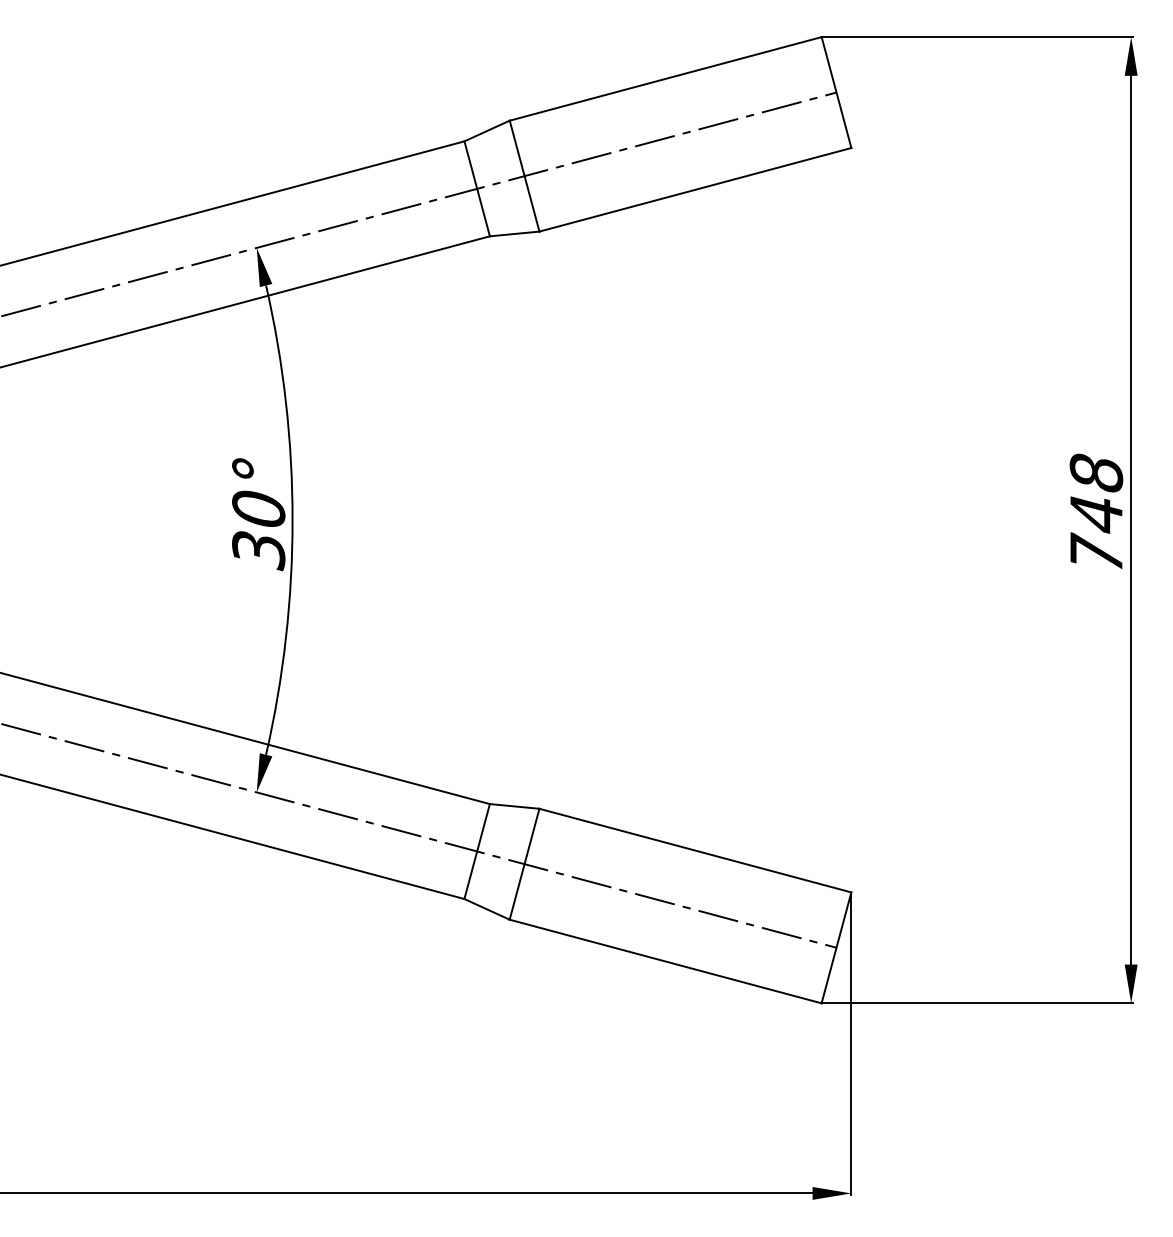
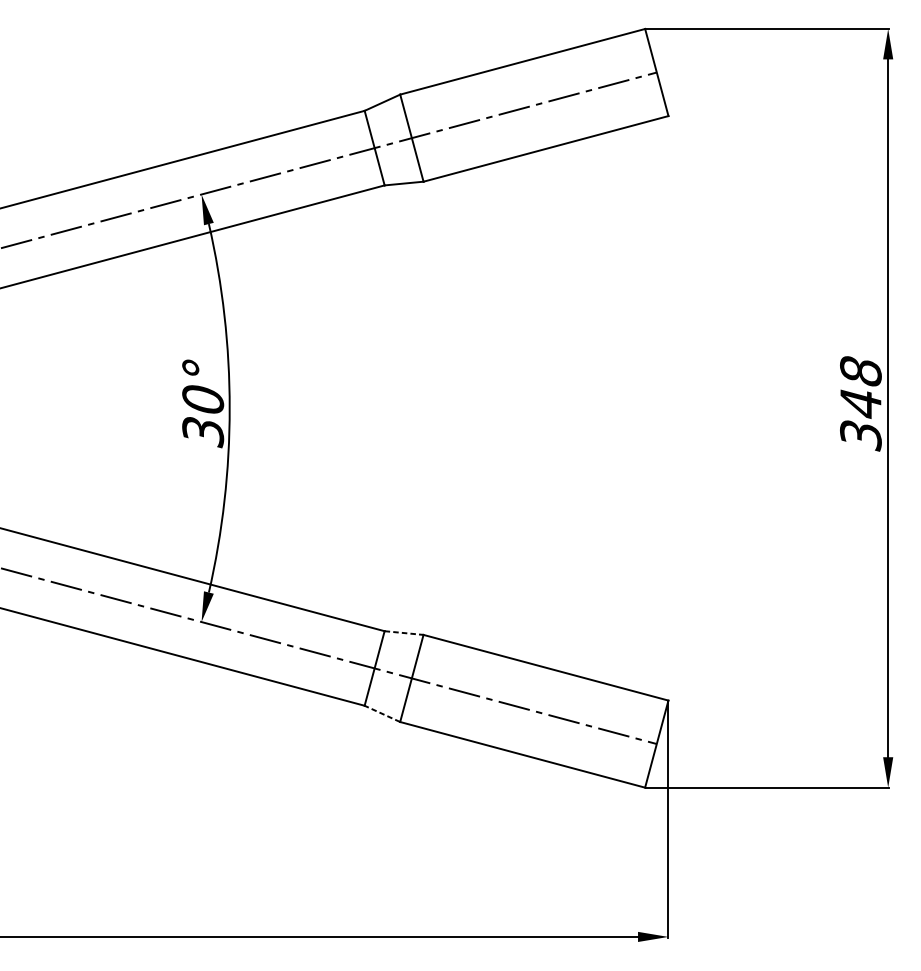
text: (1096, 553) -> (860, 434), 748 -> 348
line: (514, 806) -> (403, 633), solid -> dashed
line: (487, 909) -> (382, 713), solid -> dashed

